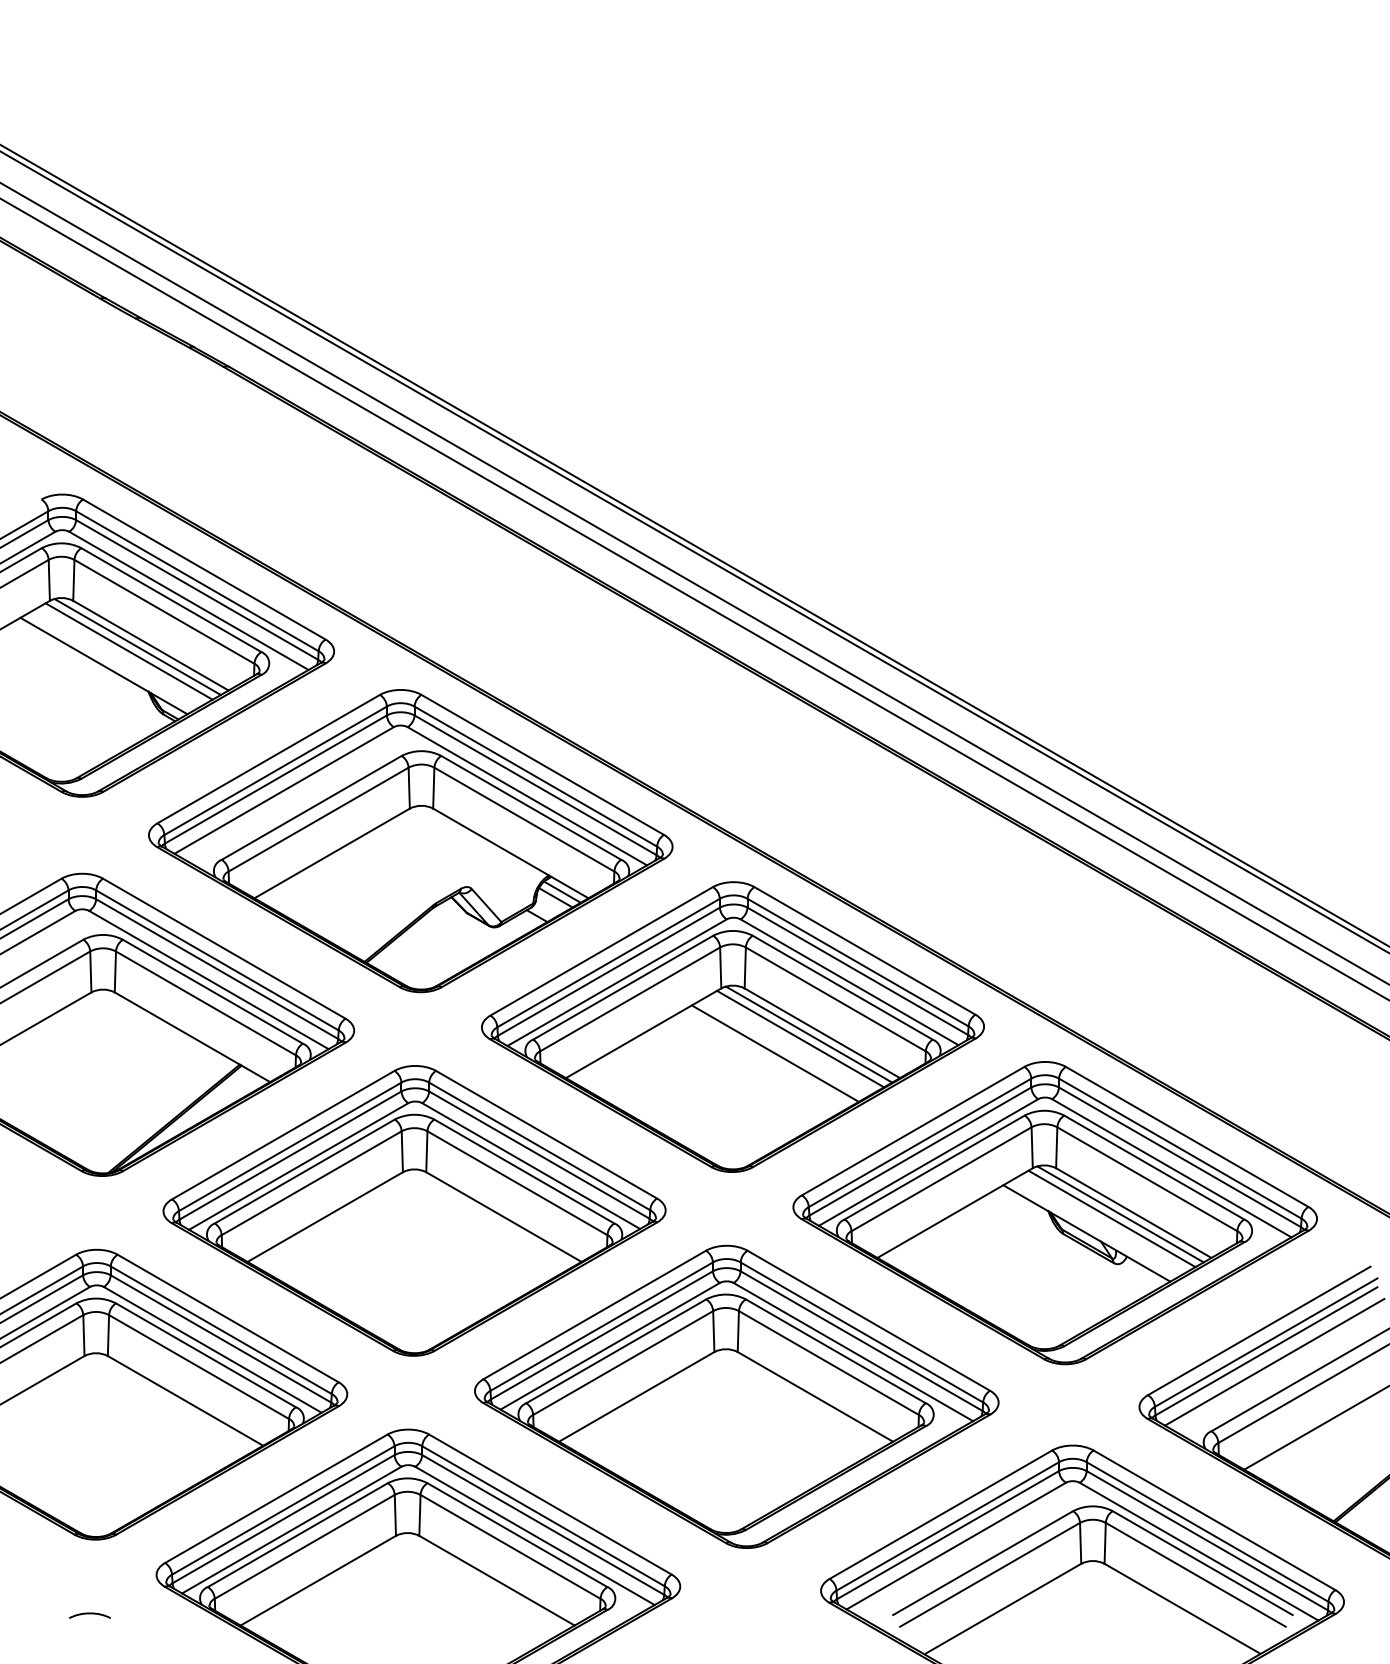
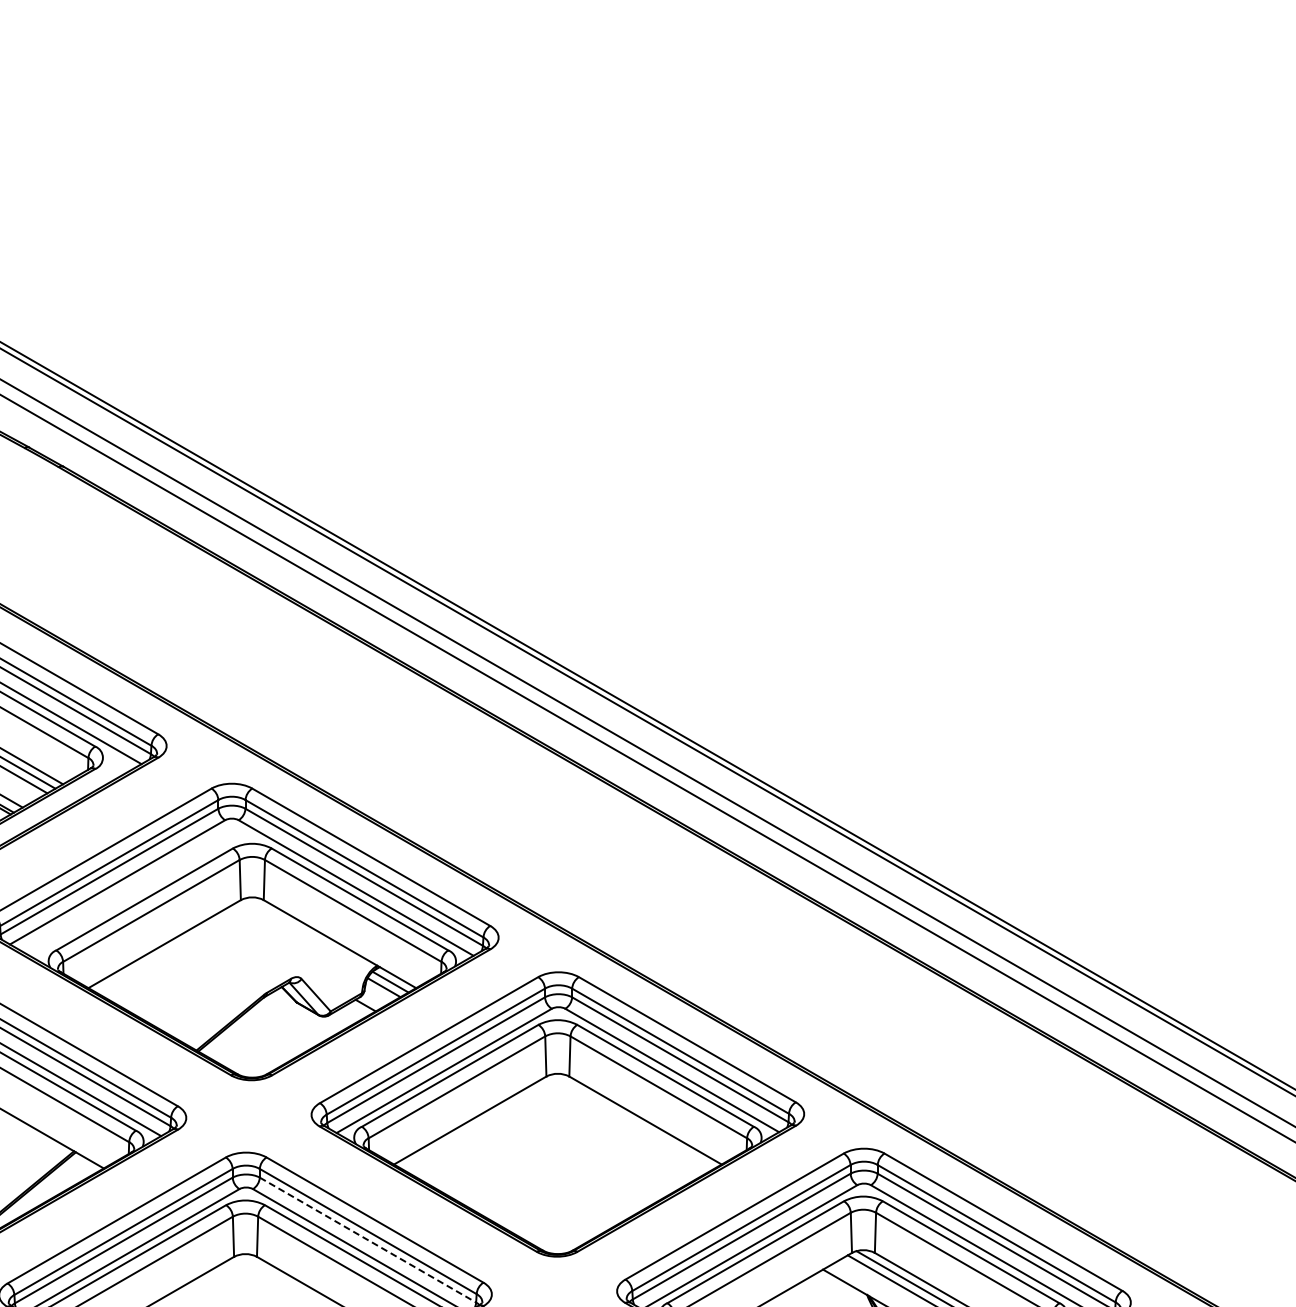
line: (808, 1034) -> (631, 1121), removed
line: (800, 1038) -> (624, 1125), removed
line: (774, 1053) -> (598, 1140), removed
line: (539, 1155) -> (368, 1240), solid -> dashed

